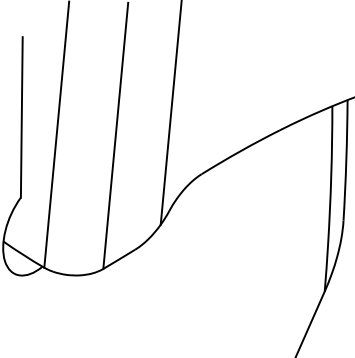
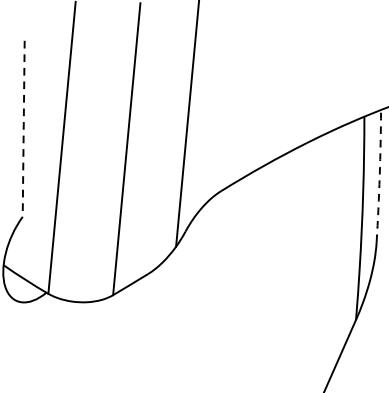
line: (21, 117) -> (23, 129), solid -> dashed
arc: (346, 160) -> (379, 176), solid -> dashed

